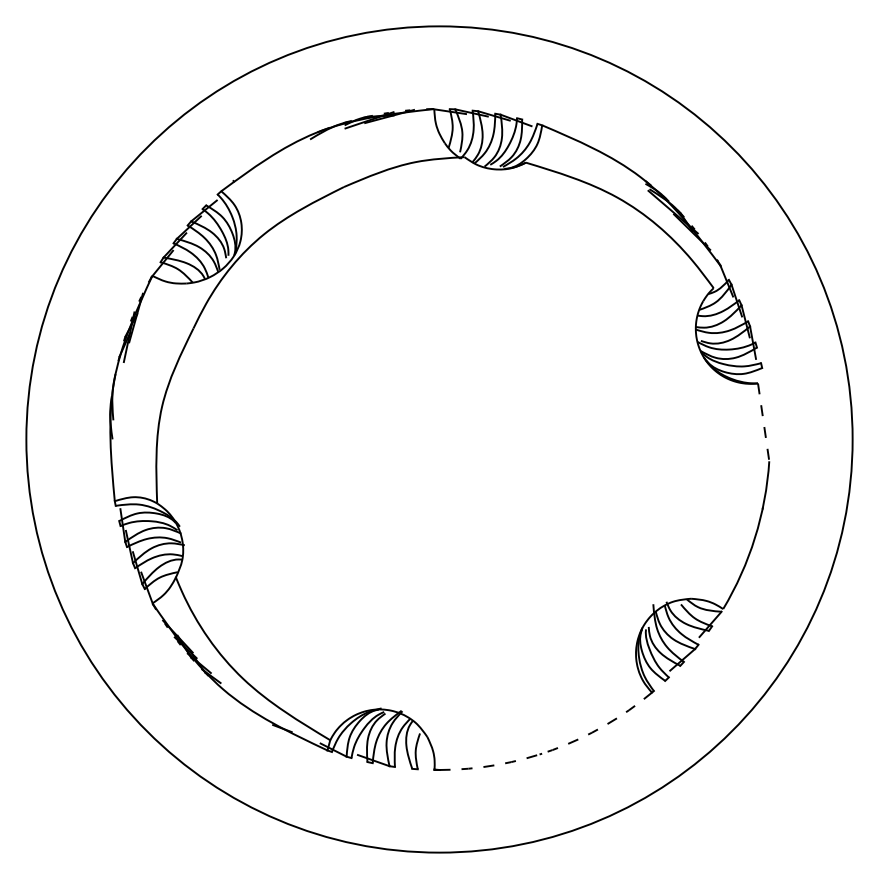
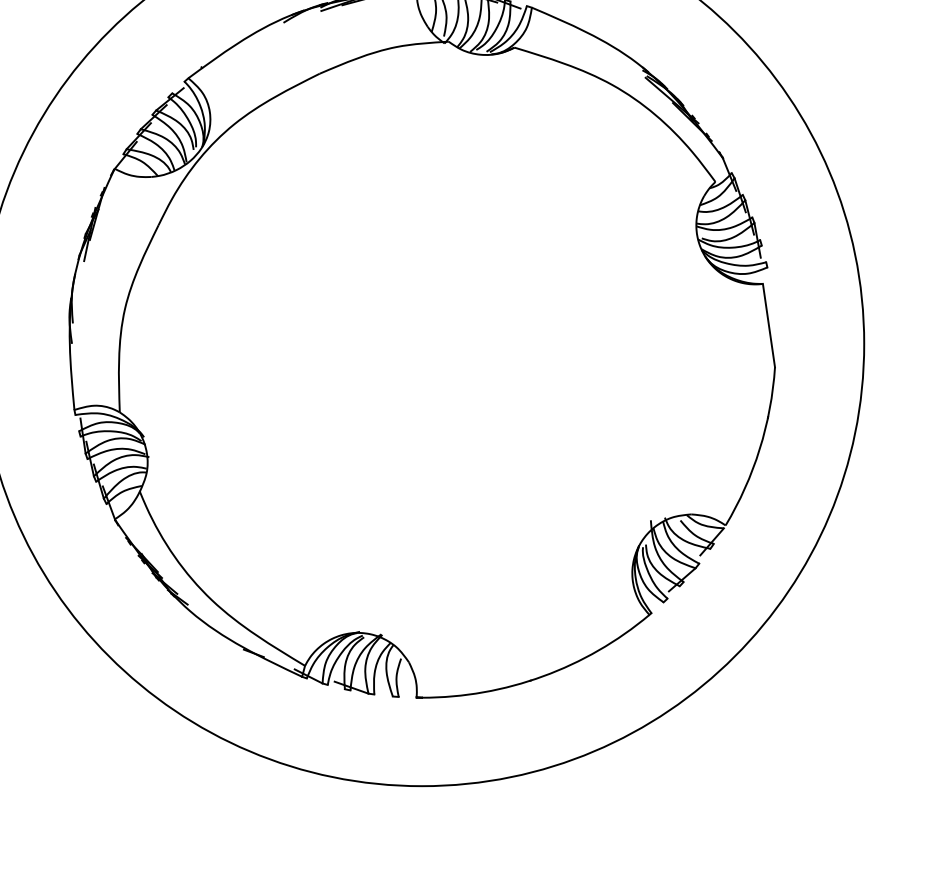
line: (763, 422) -> (768, 325), dashed -> solid
arc: (552, 750) -> (542, 676), dashed -> solid

